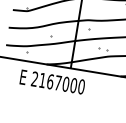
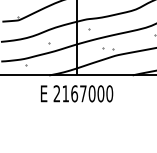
text: (53, 81) -> (77, 93), moved

